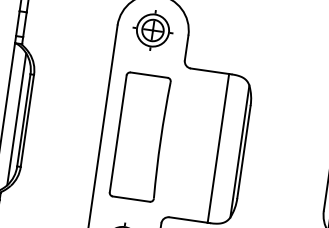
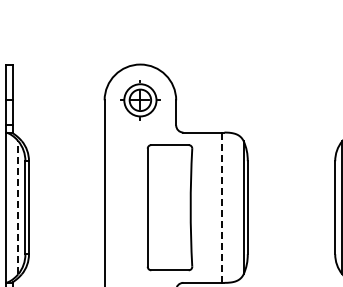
line: (17, 119) -> (18, 207), solid -> dashed
part: (139, 136) -> (169, 207), moved
line: (217, 148) -> (221, 207), solid -> dashed

